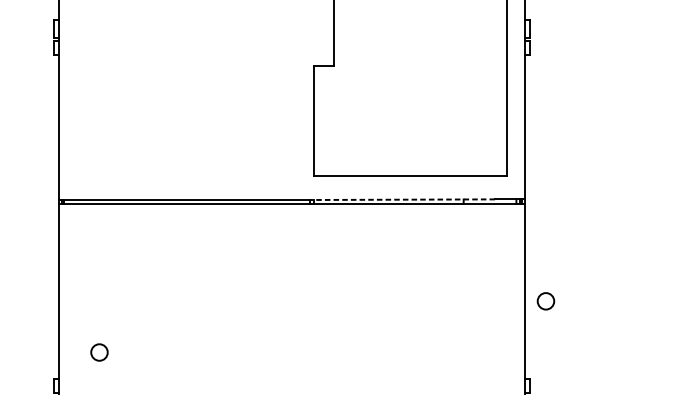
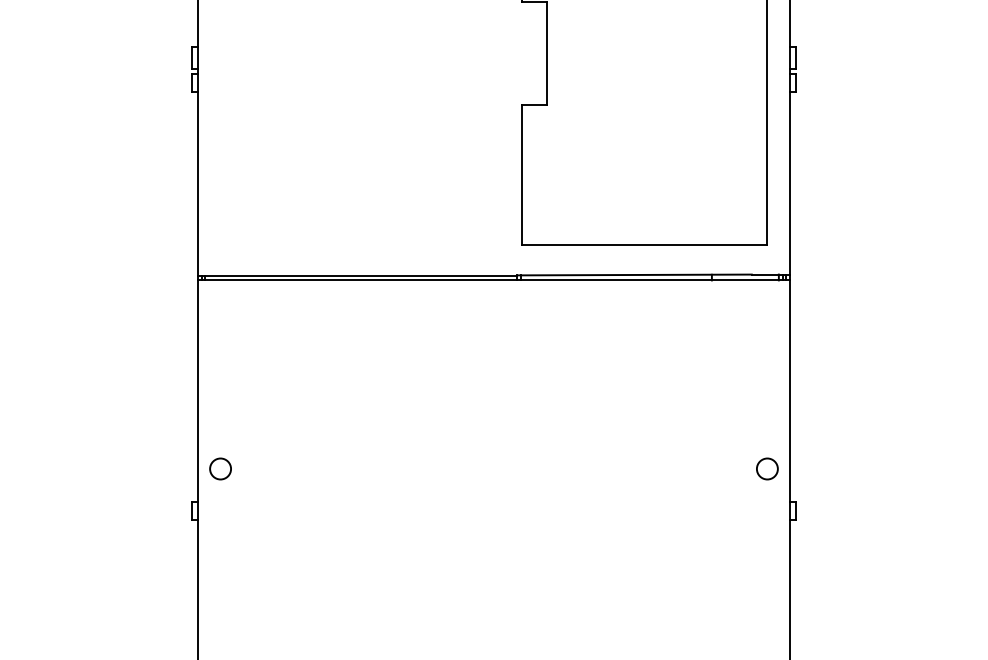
line: (402, 199) -> (634, 274), dashed -> solid
circle: (546, 300) -> (767, 468), moved
circle: (99, 352) -> (220, 468), moved

